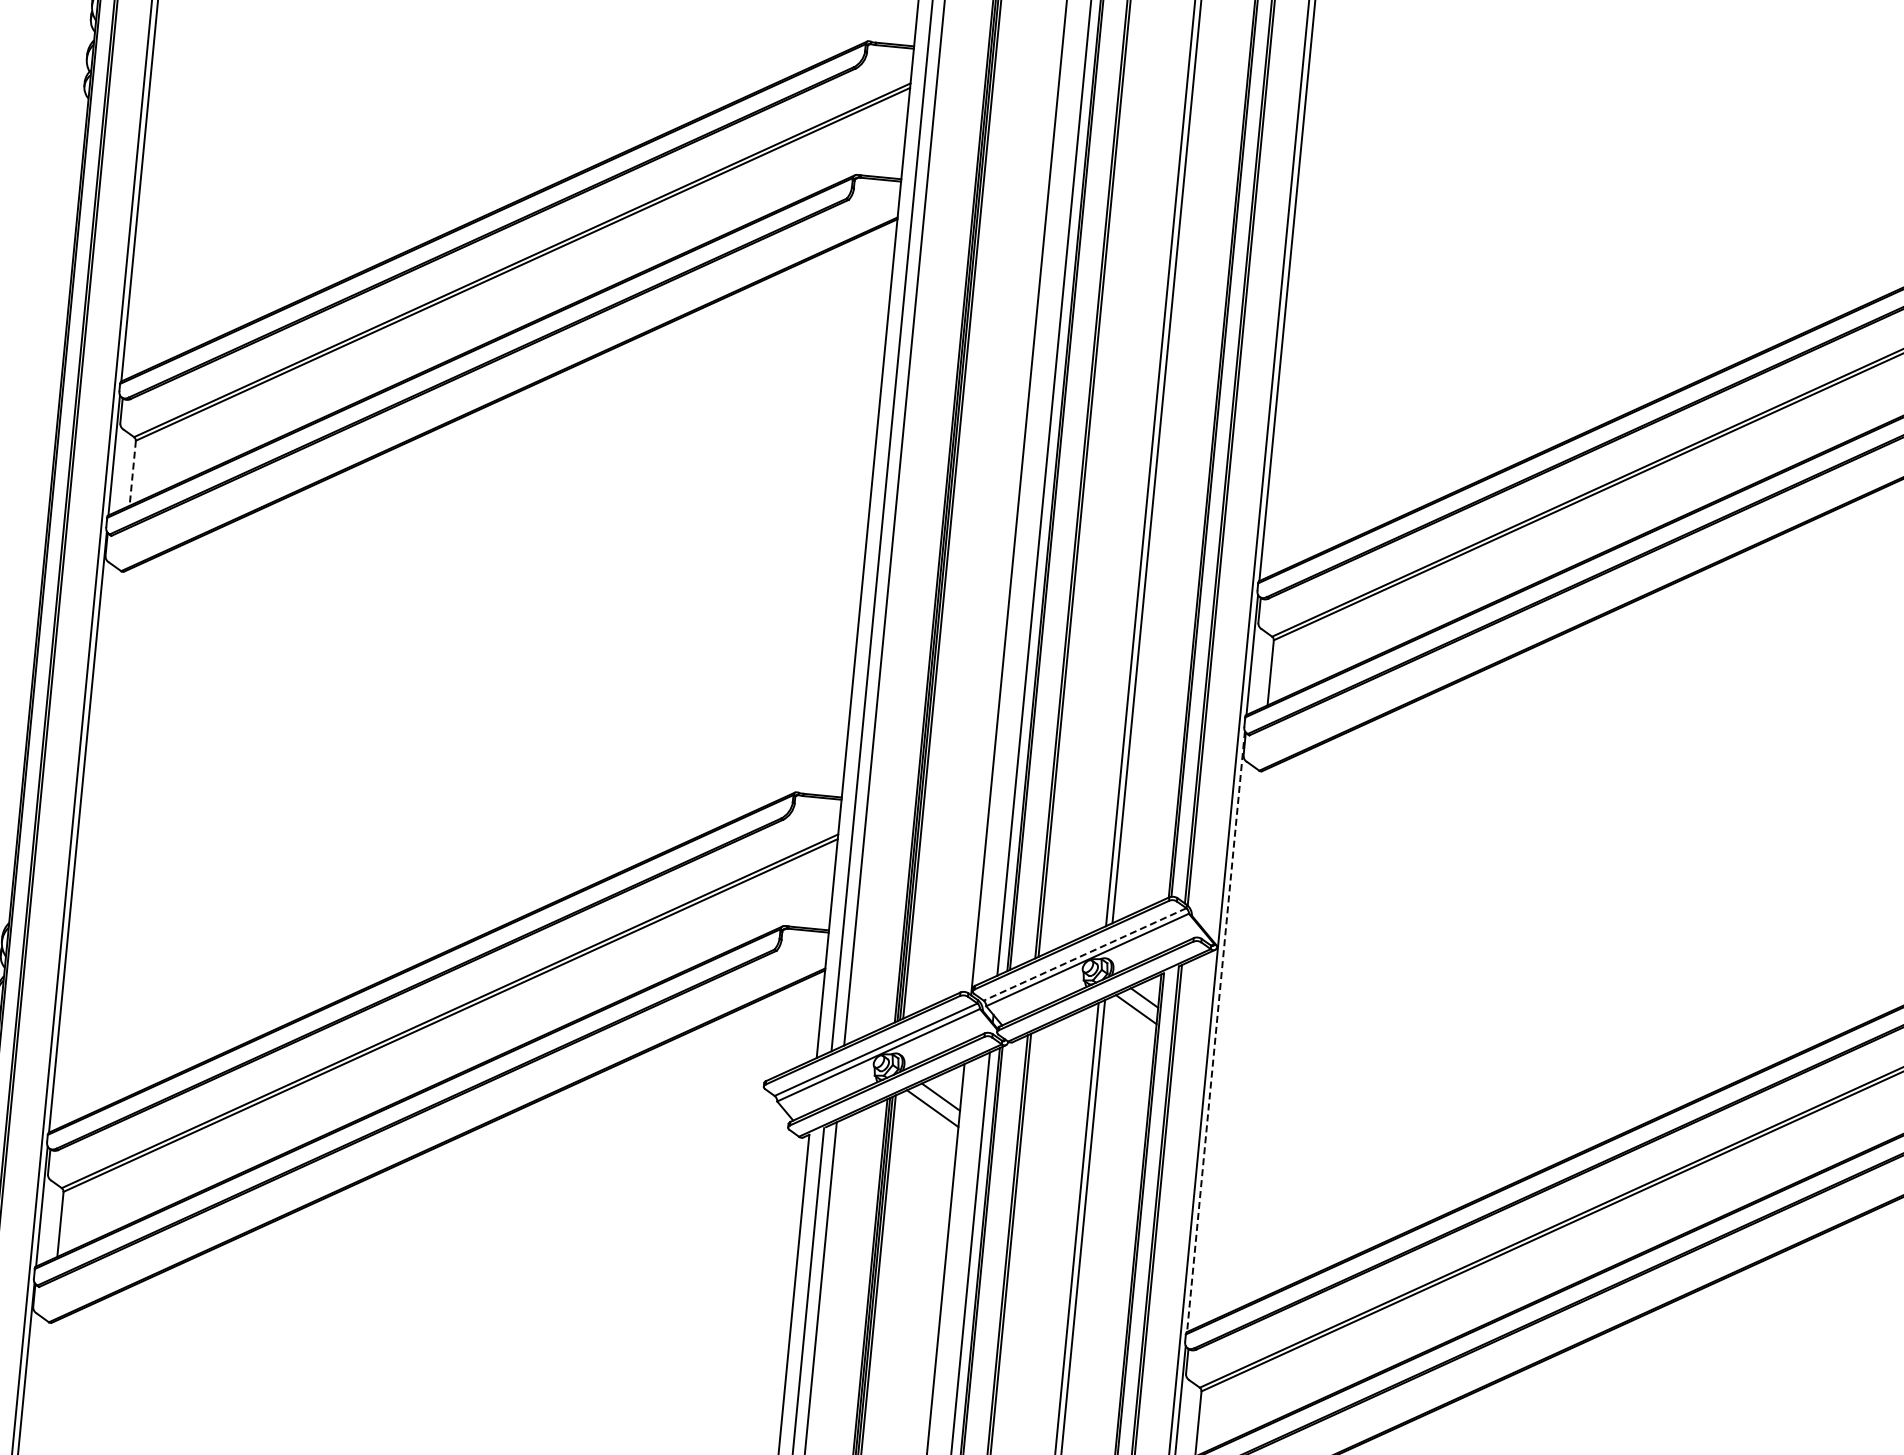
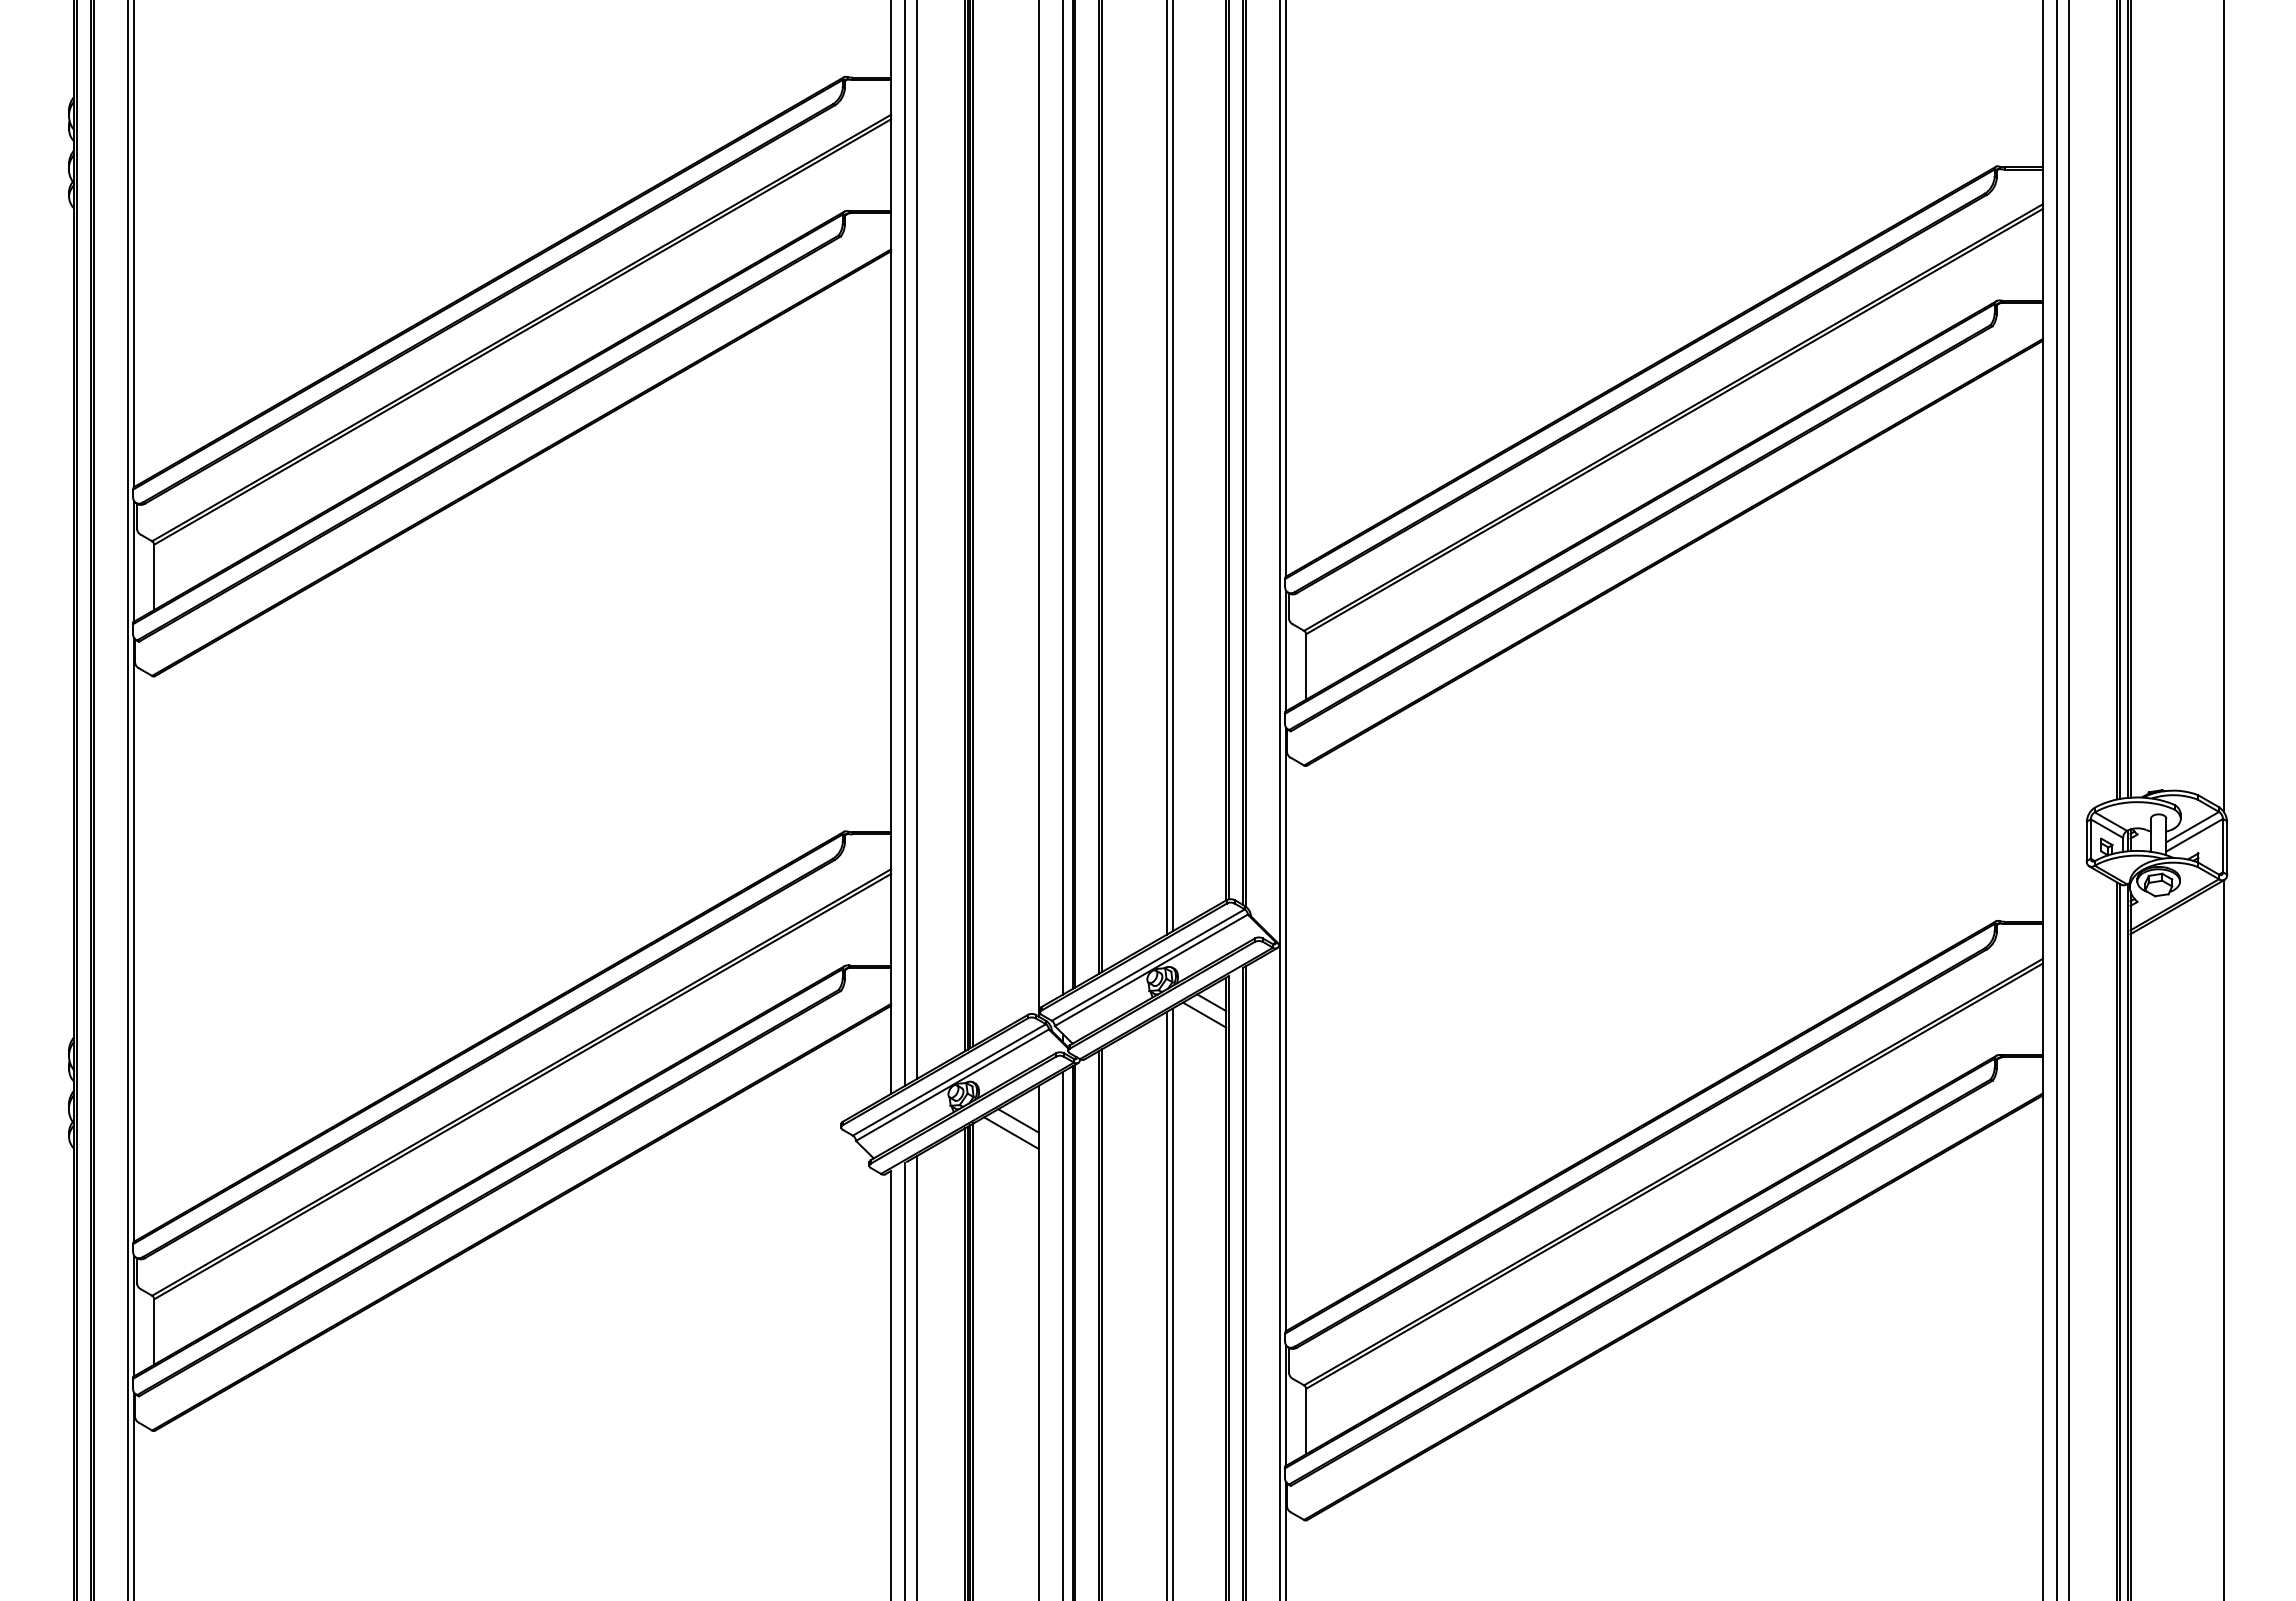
line: (132, 473) -> (154, 577), dashed -> solid
line: (1084, 954) -> (1147, 965), dashed -> solid
line: (1216, 1031) -> (1286, 1029), dashed -> solid

